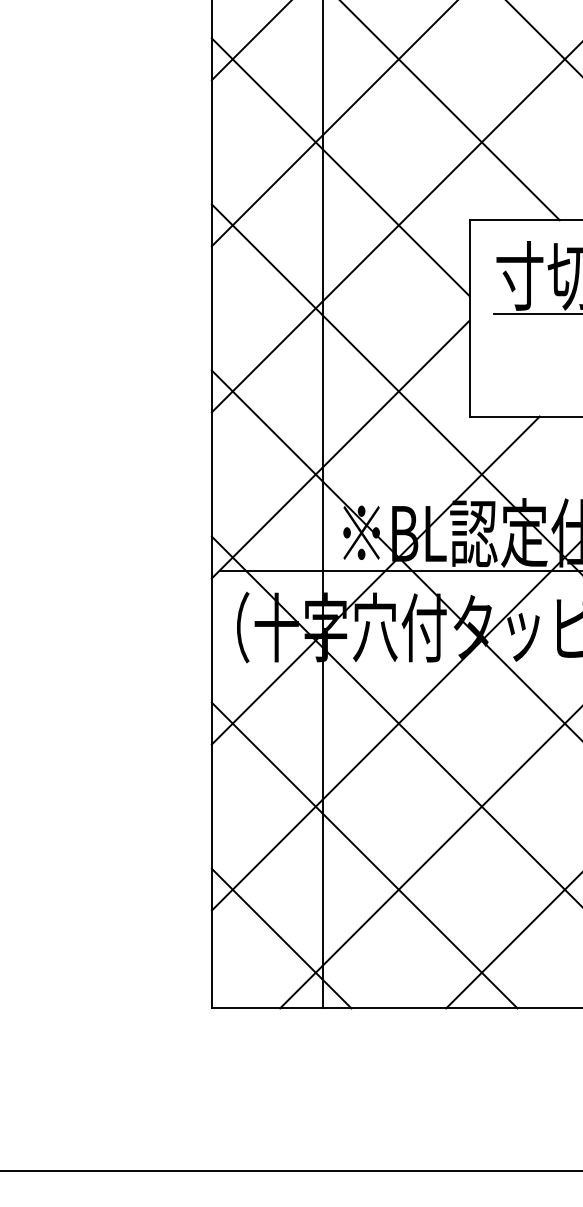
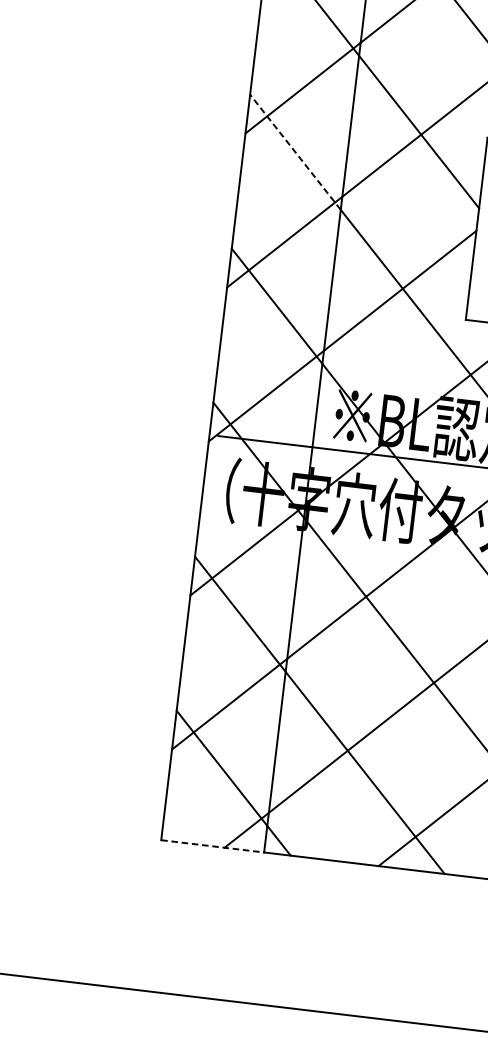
line: (266, 259) -> (294, 151), solid -> dashed
line: (267, 1008) -> (212, 846), solid -> dashed

